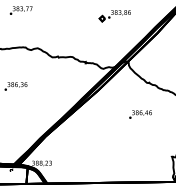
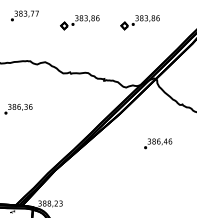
part: (65, 16) -> (79, 23), added
text: (140, 114) -> (158, 143), moved

